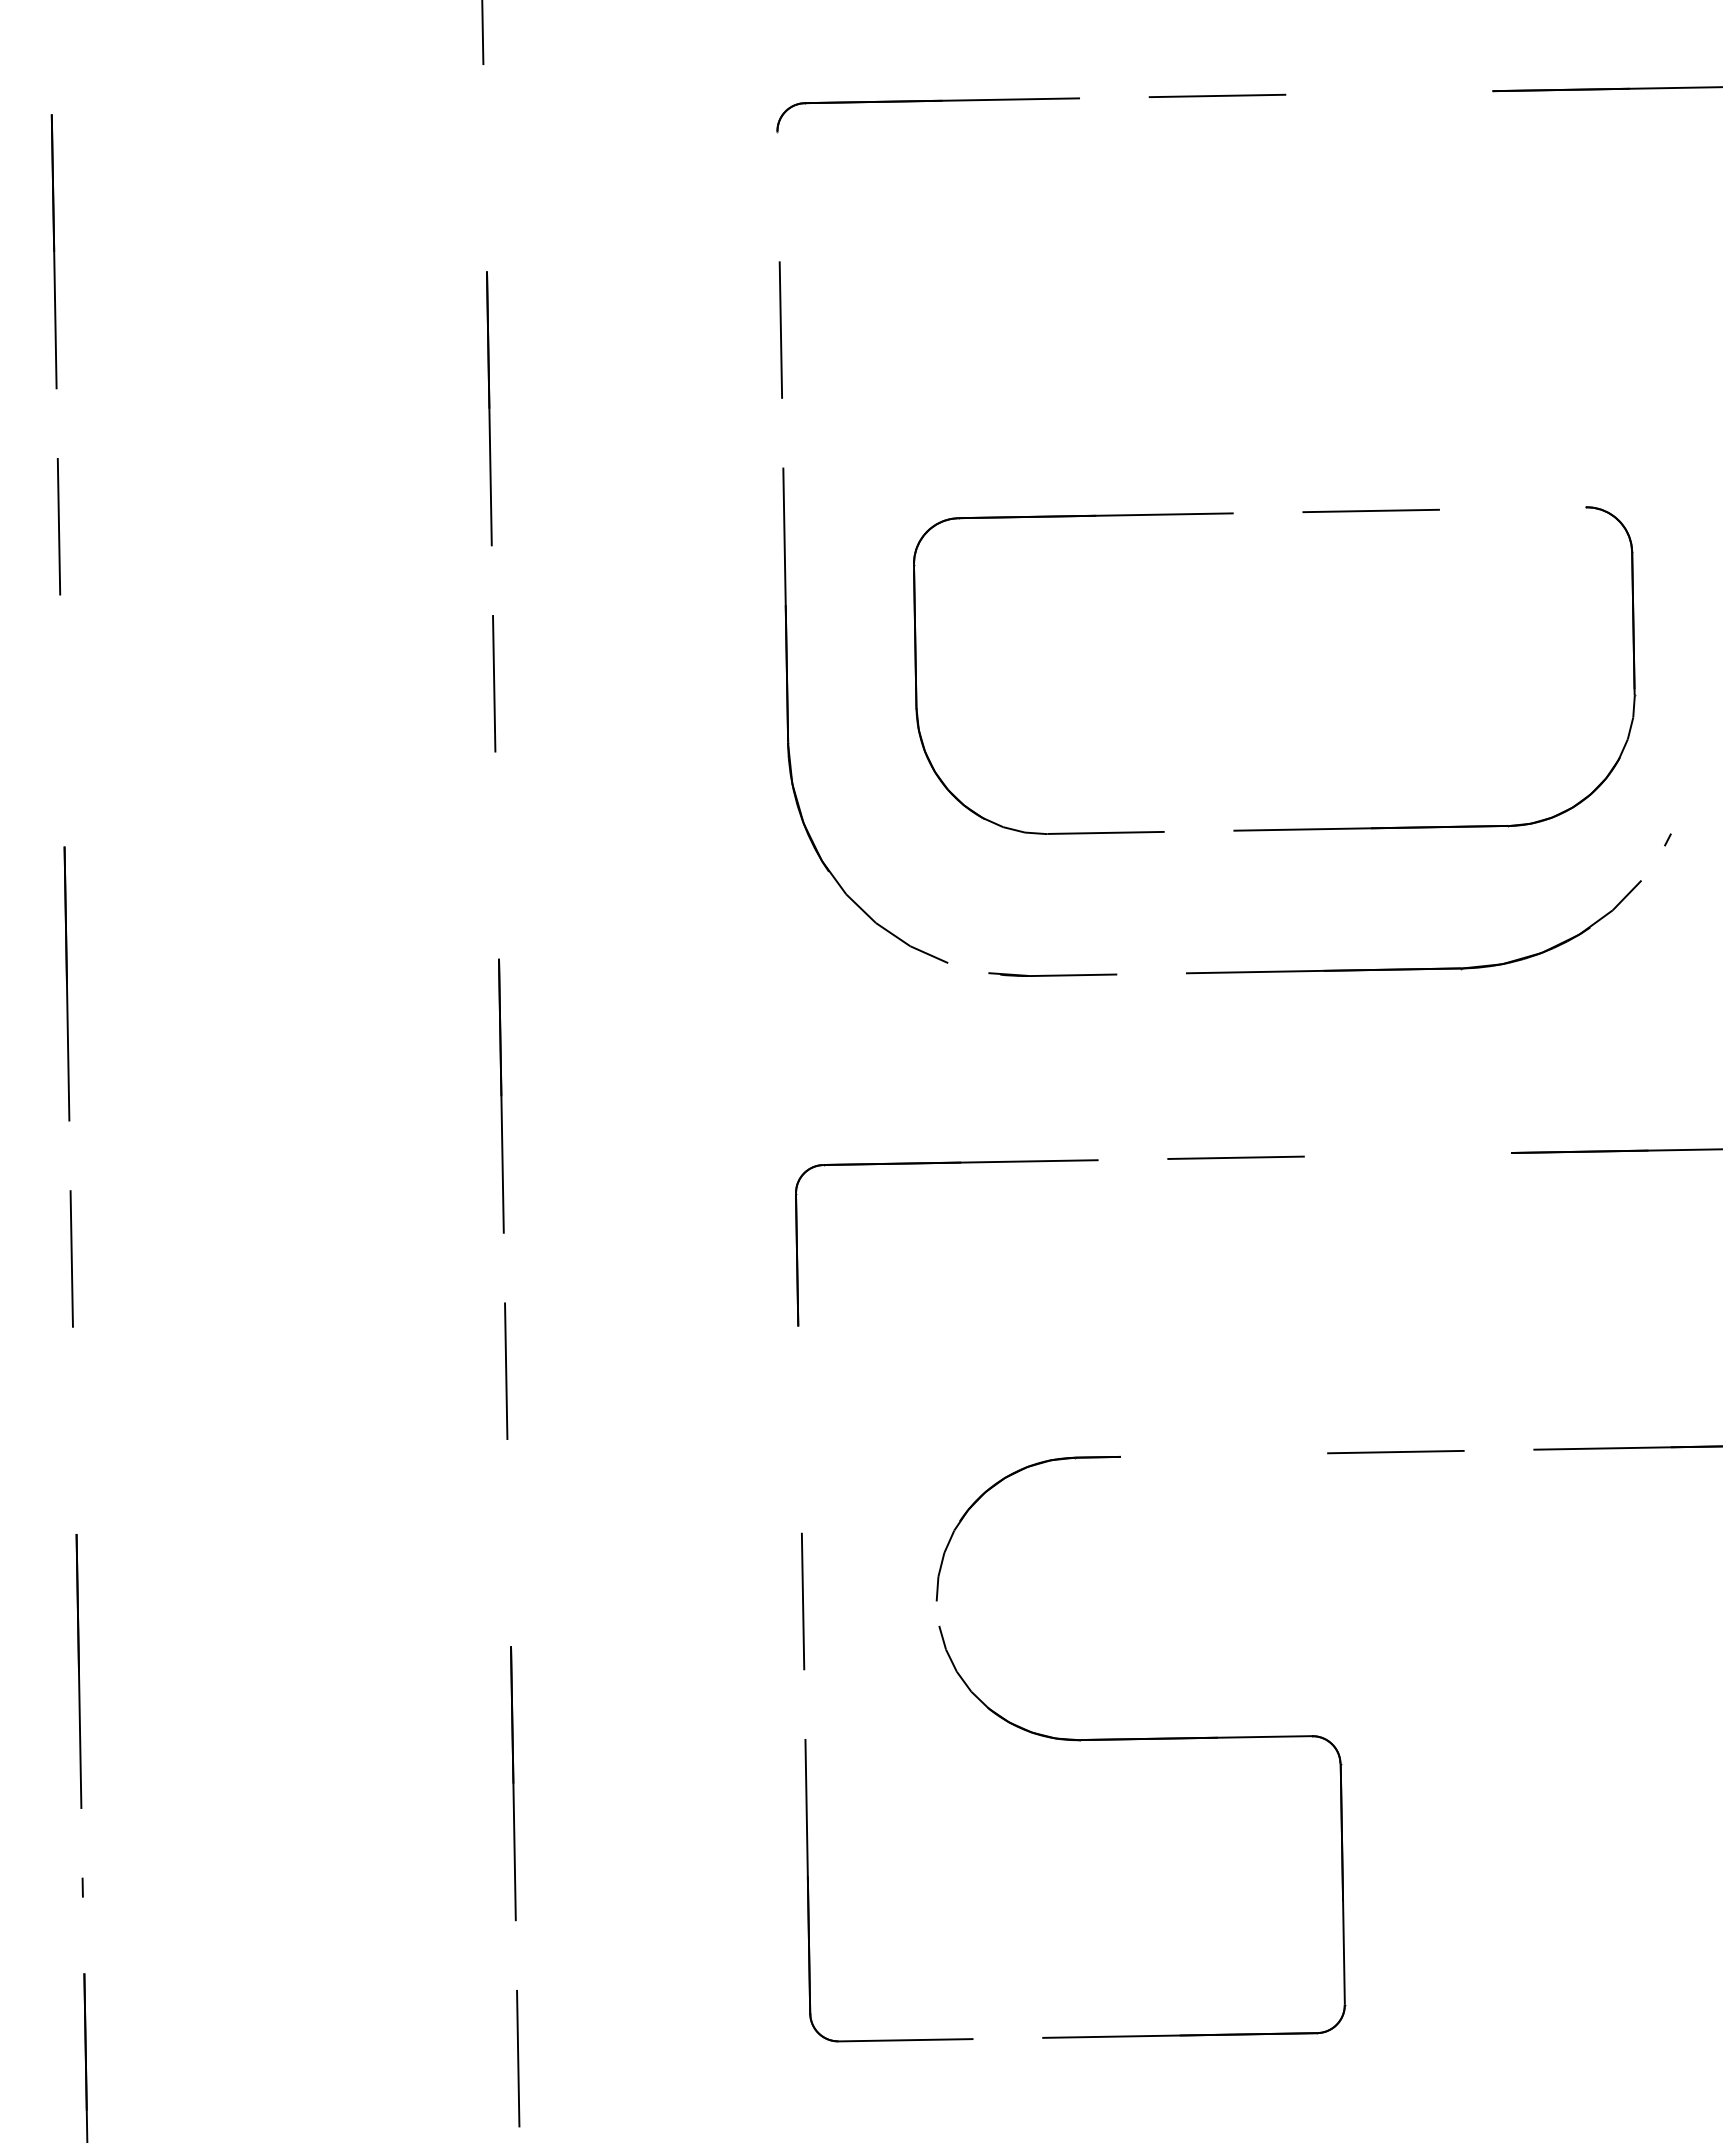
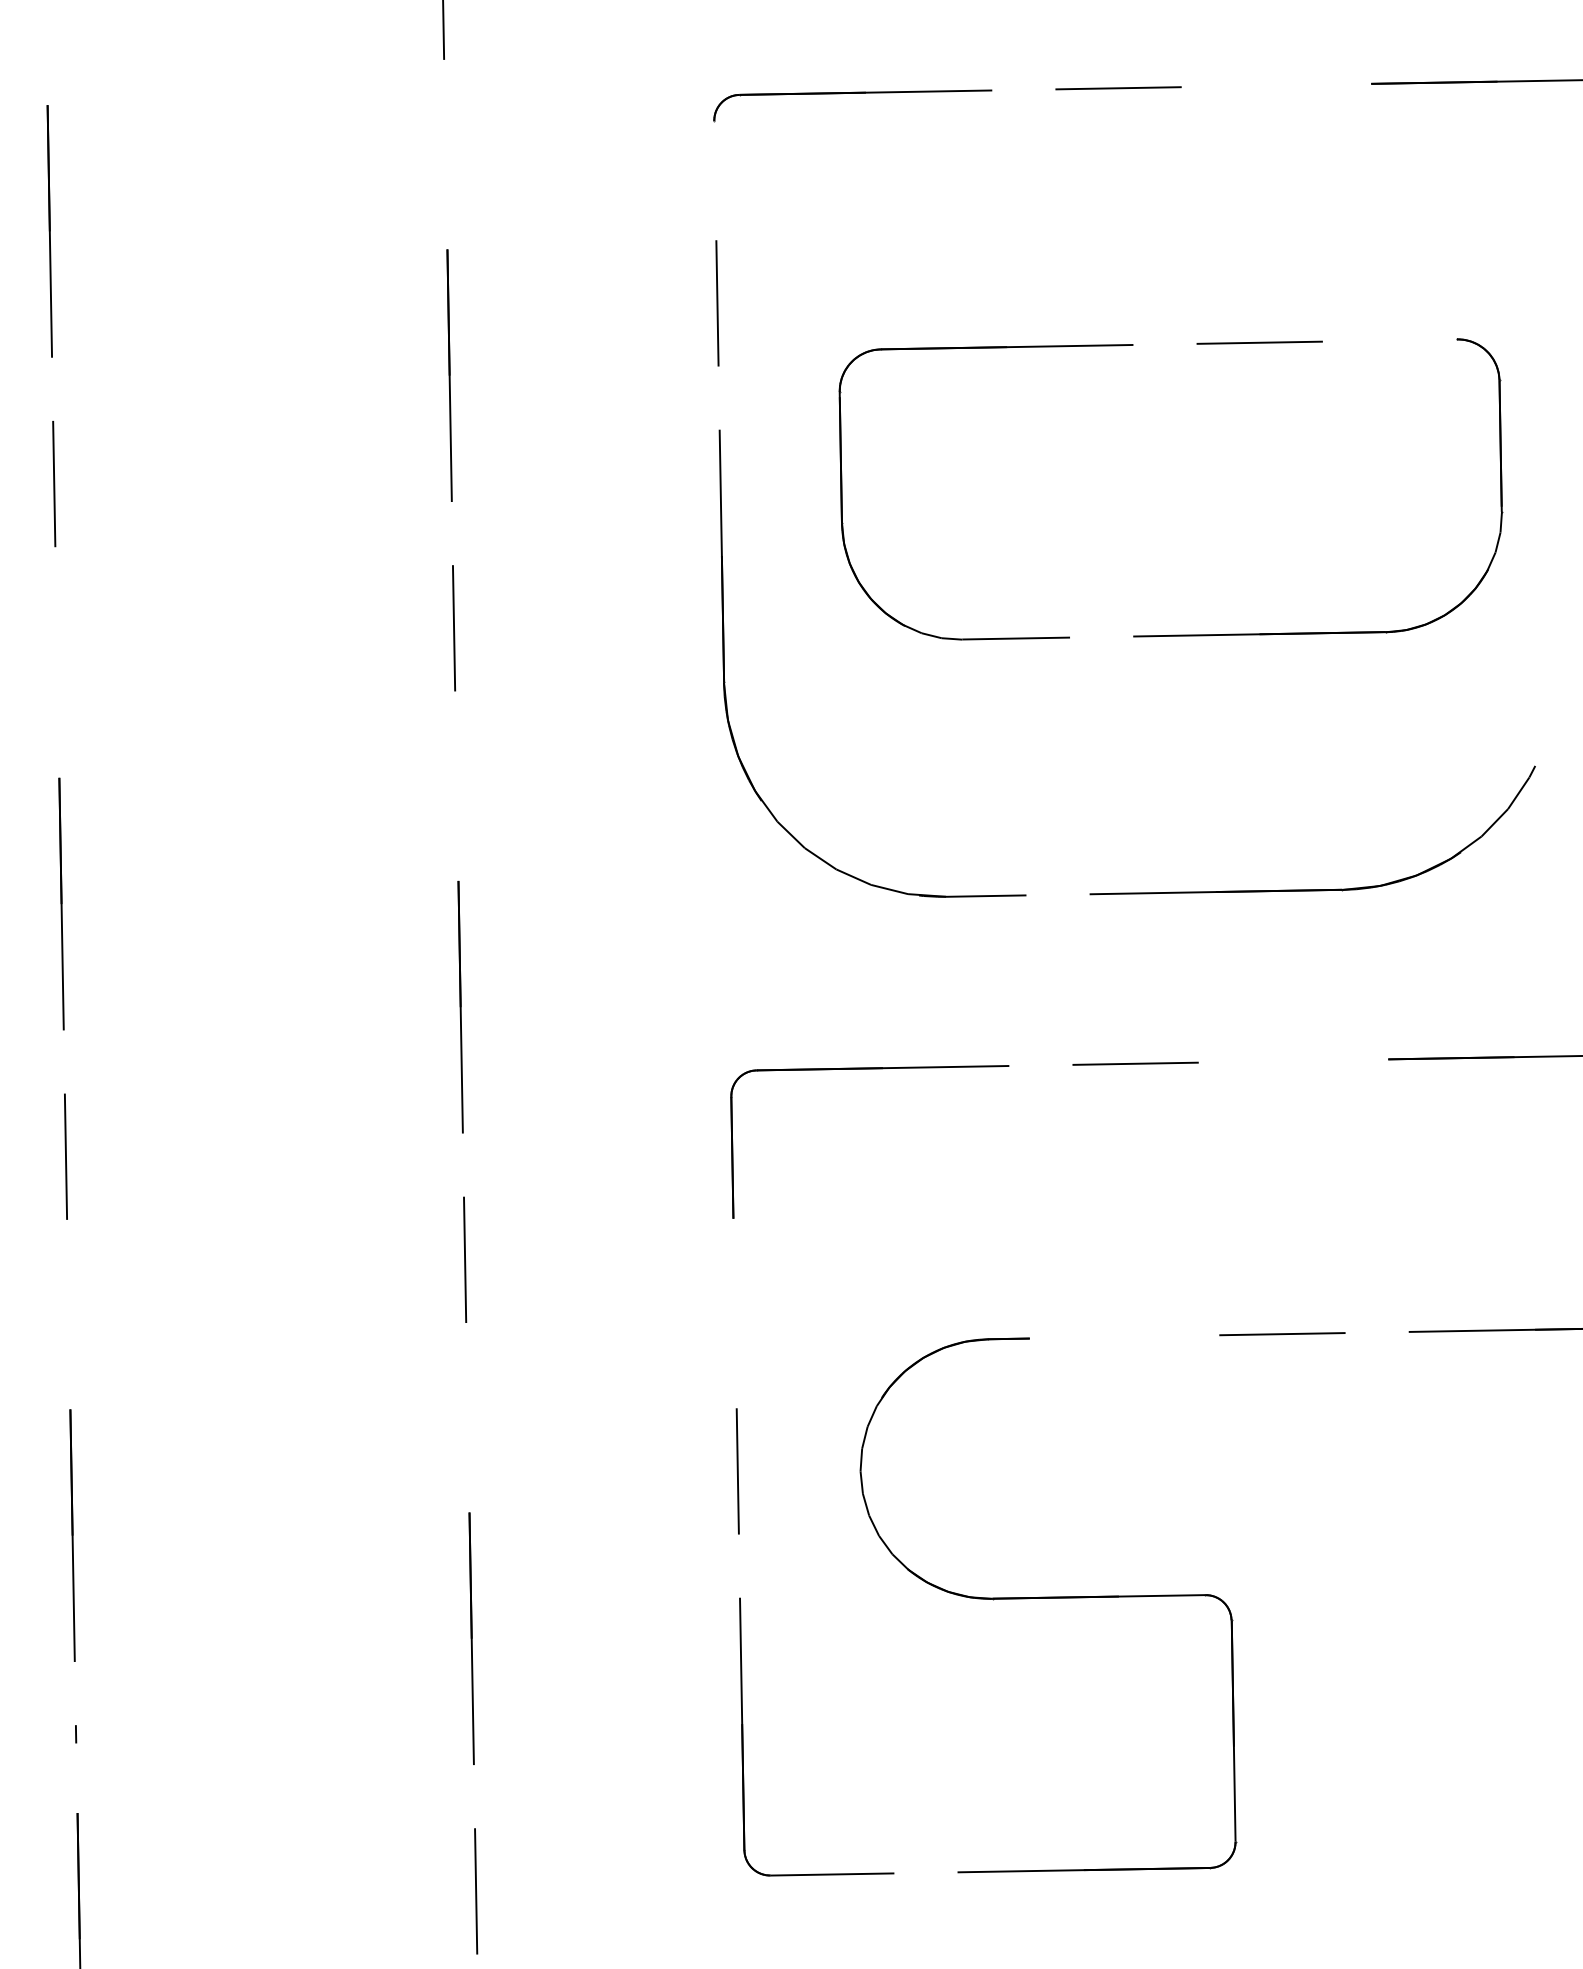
part: (1283, 828) -> (1179, 634), moved
line: (1652, 863) -> (1518, 793), added
line: (968, 968) -> (889, 889), added
line: (937, 1613) -> (861, 1482), added

